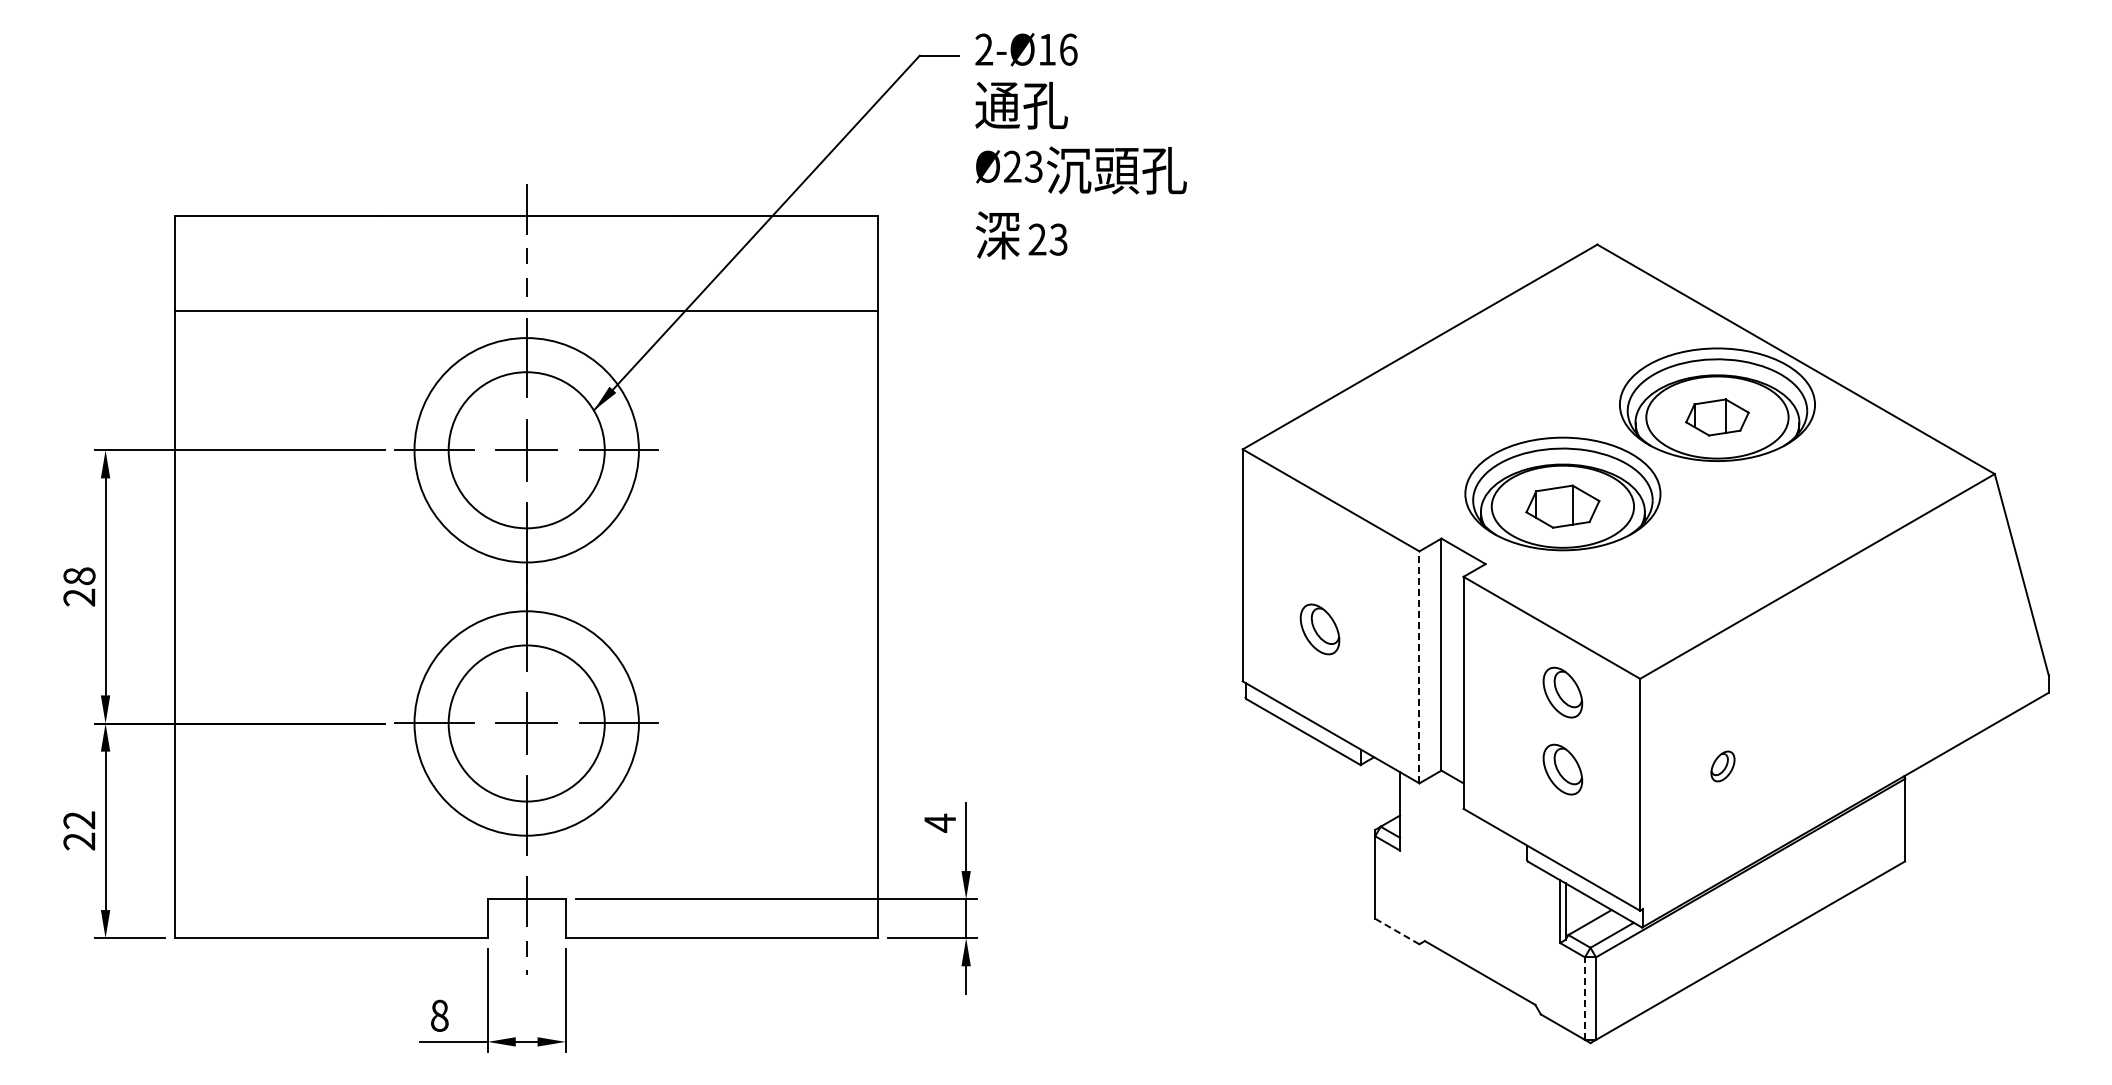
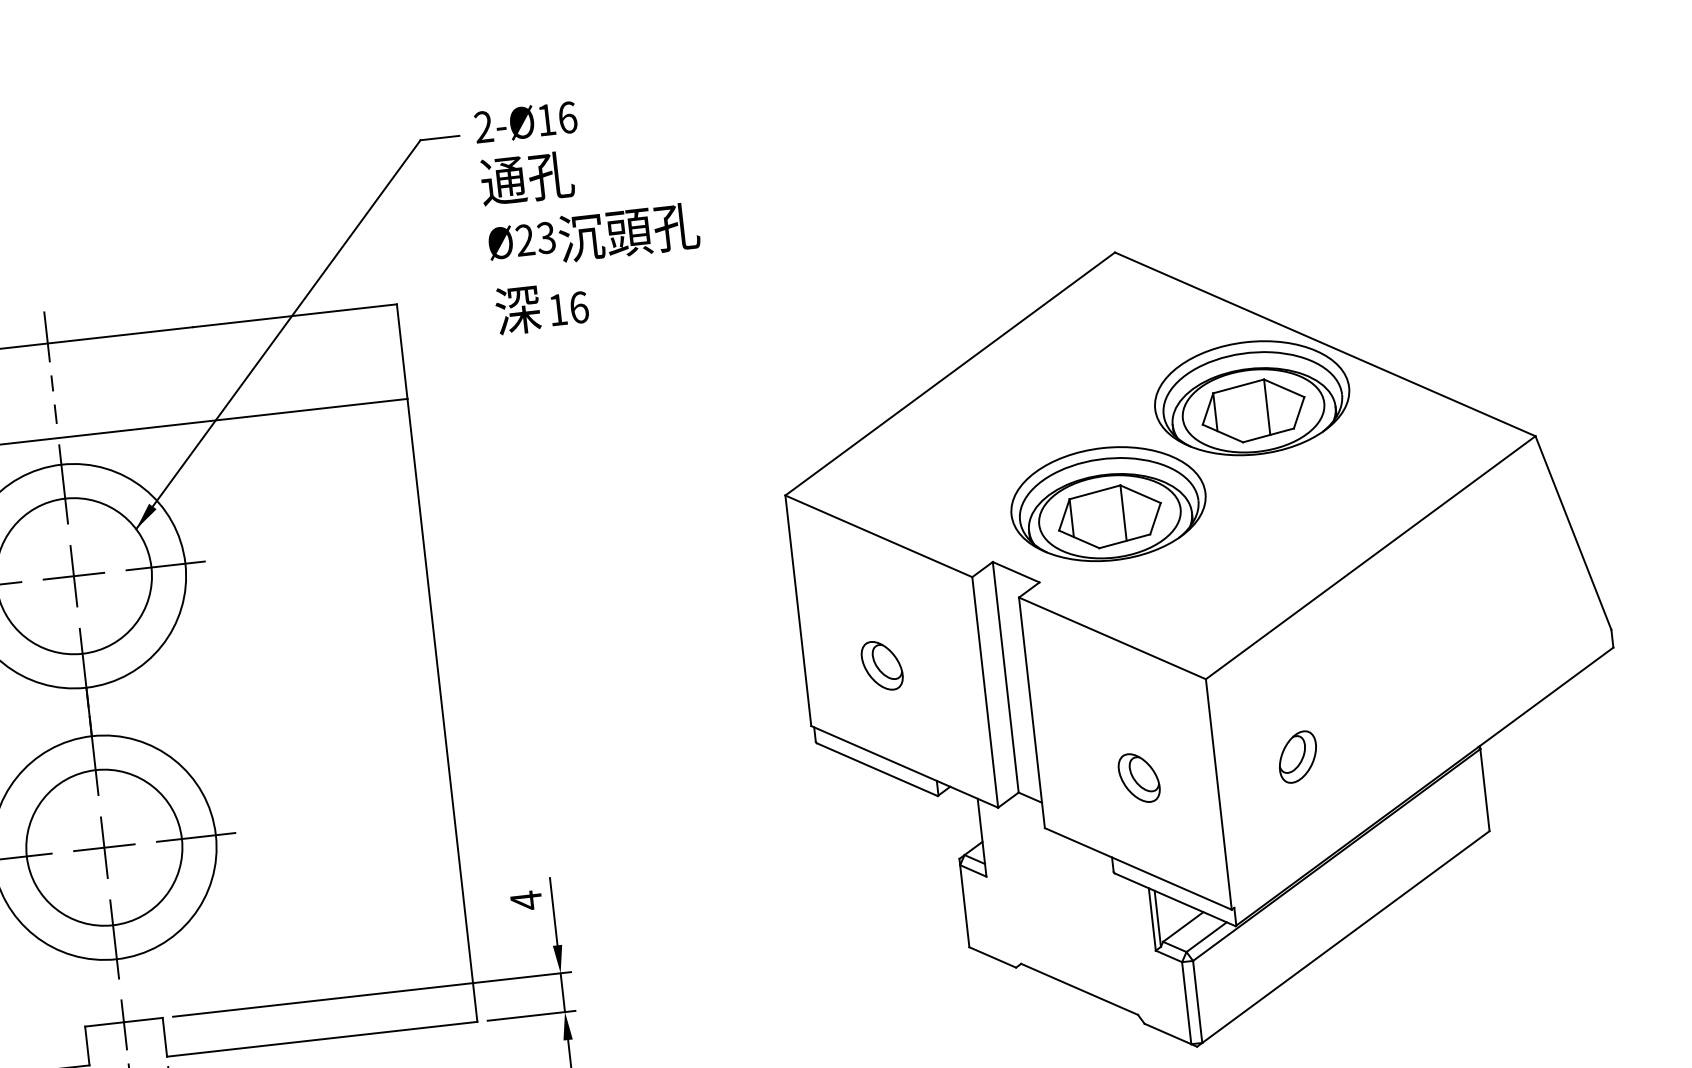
text: (1047, 239) -> (567, 308), 23 -> 16
part: (1717, 417) -> (1253, 410), size x1.67
part: (1562, 506) -> (1109, 516), size x1.43
line: (1419, 667) -> (985, 692), dashed -> solid
part: (1562, 692) -> (1130, 701), removed
part: (1722, 766) -> (1297, 757), size x1.67
line: (1397, 931) -> (992, 957), dashed -> solid
line: (1584, 998) -> (1186, 1003), dashed -> solid

